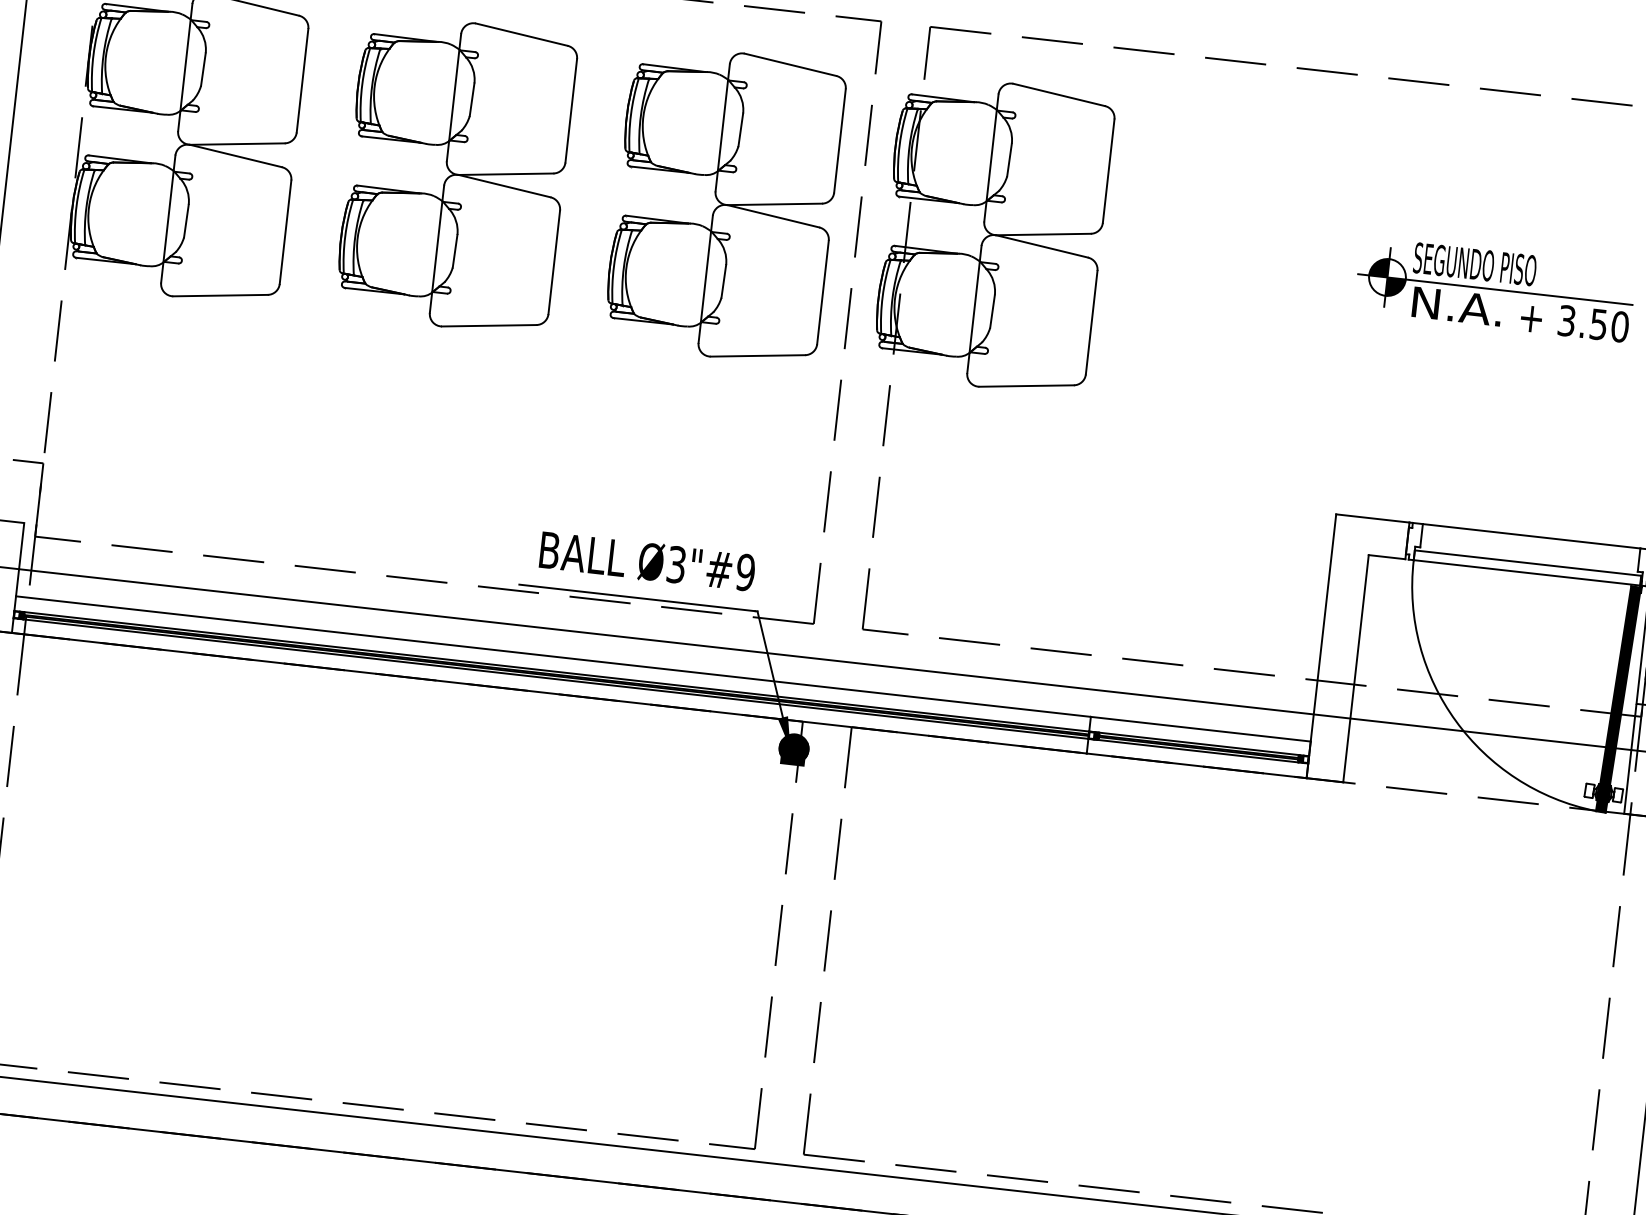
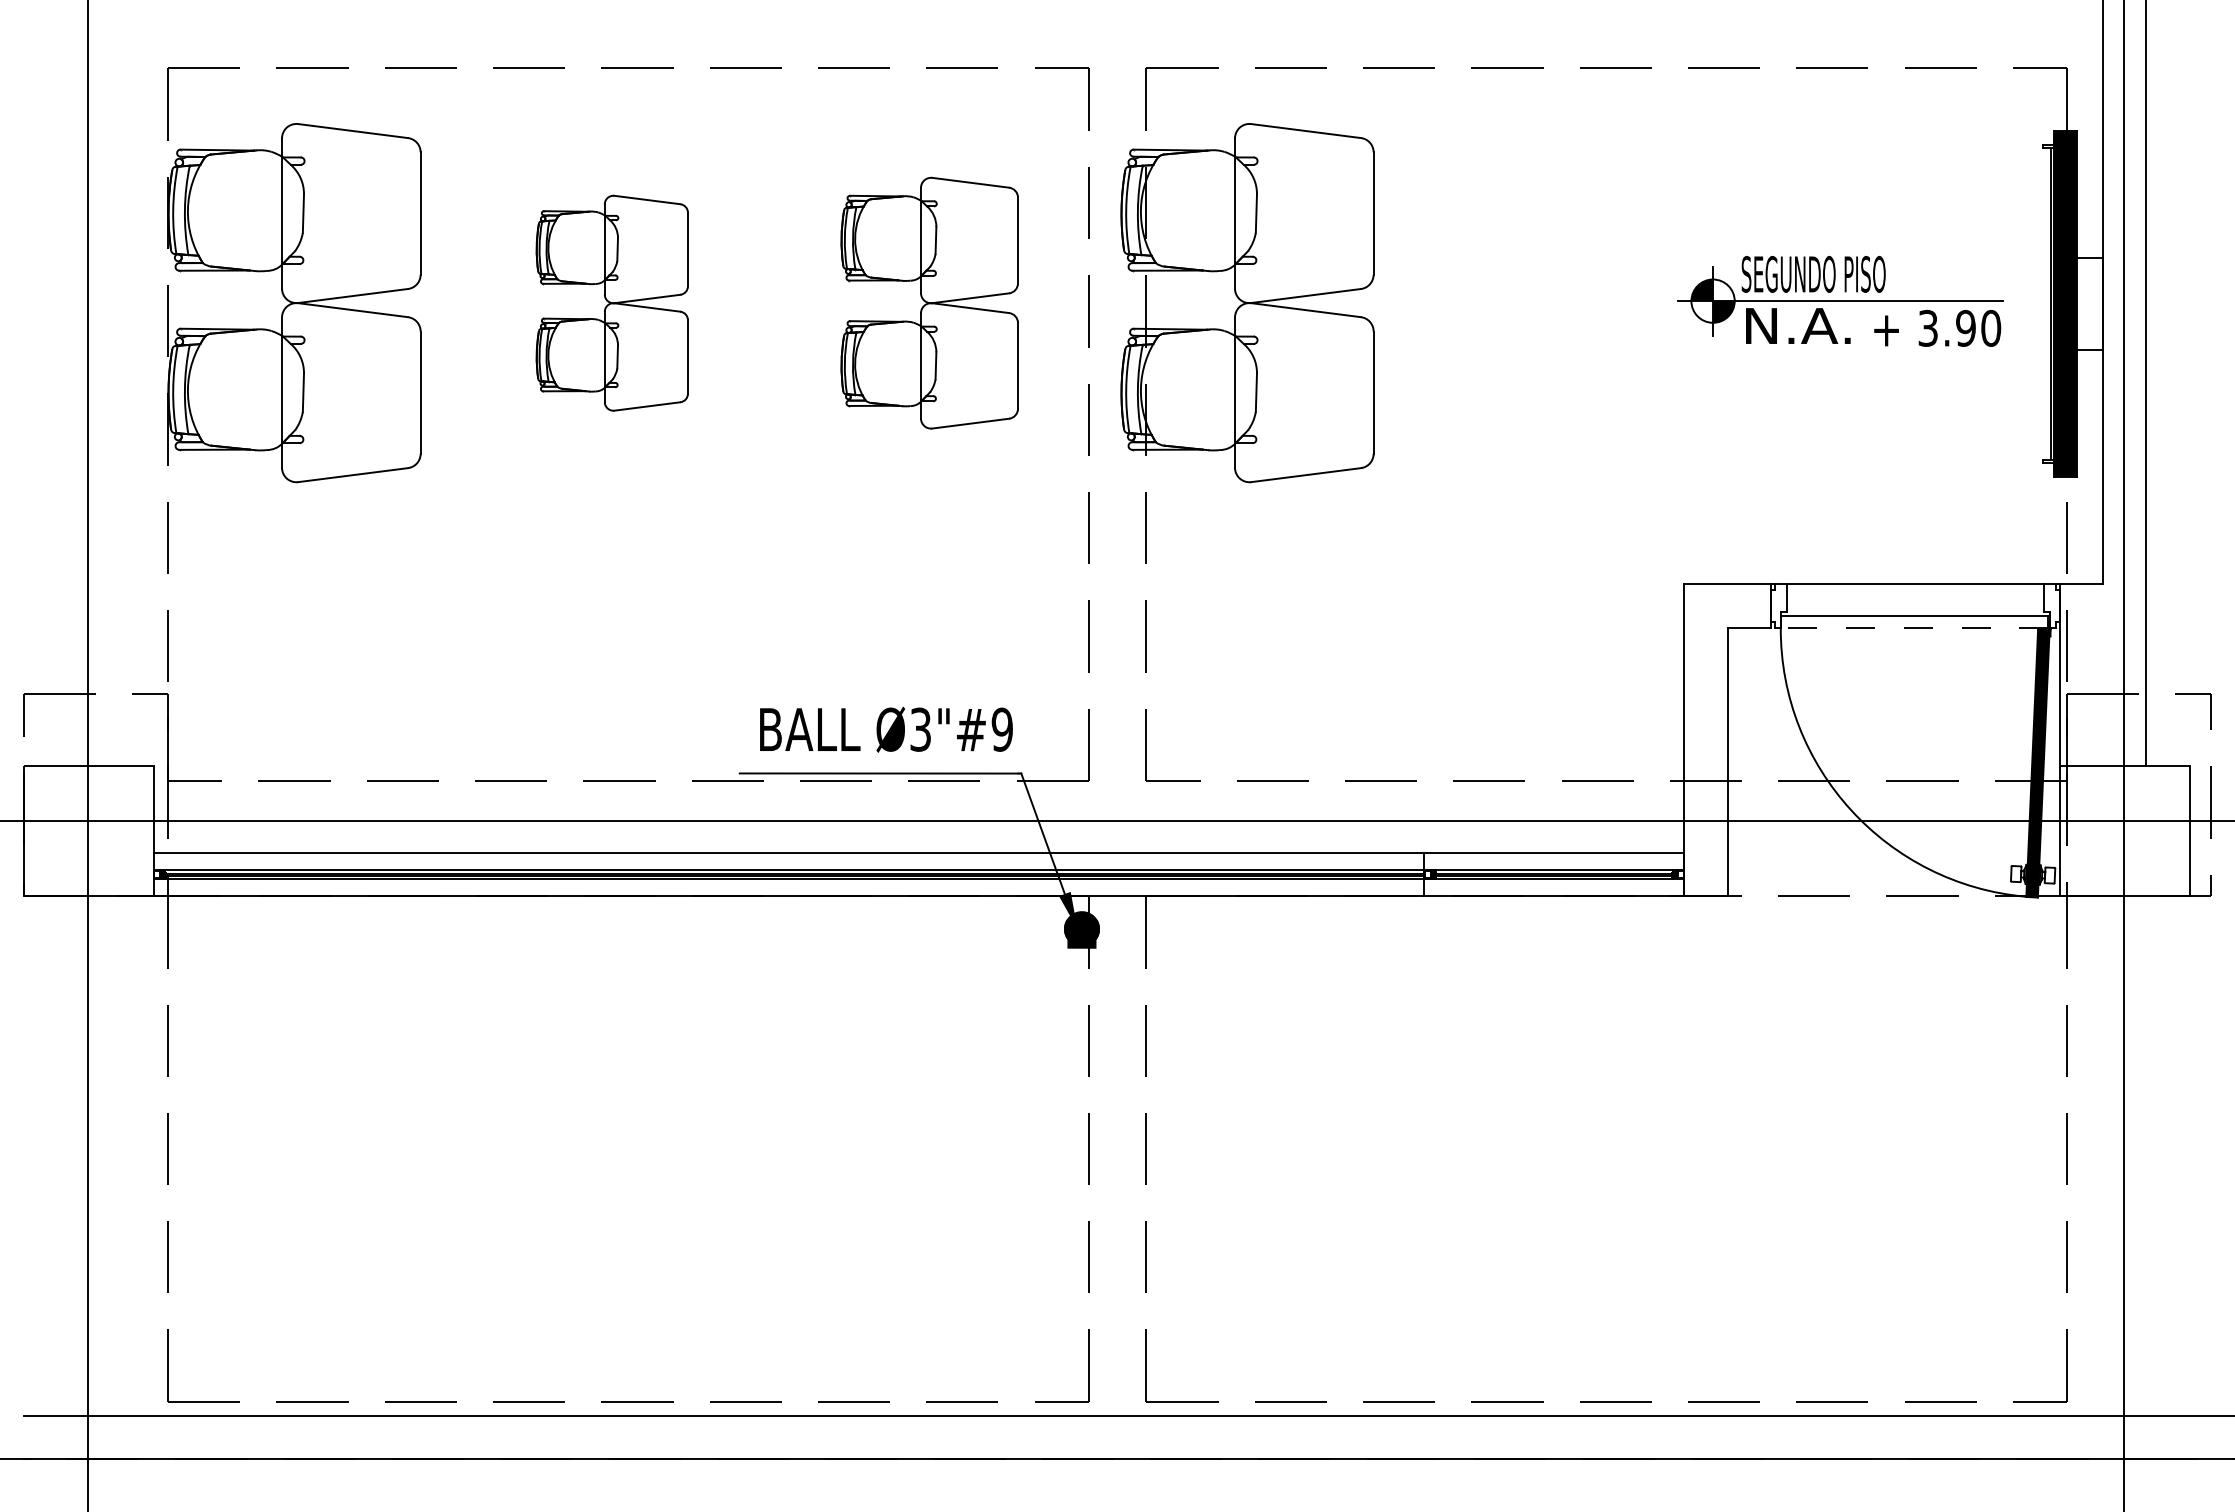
part: (456, 175) -> (612, 303), size x0.6
part: (724, 205) -> (929, 303), size x0.7
text: (1598, 323) -> (1965, 327), 3.50 -> 3.90
line: (1526, 572) -> (1914, 627), solid -> dashed

